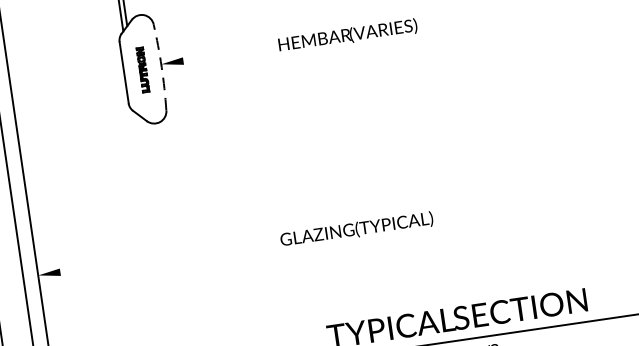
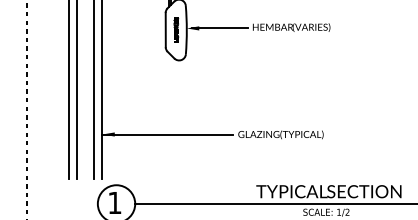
line: (219, 55) -> (219, 28), added
arc: (161, 68) -> (186, 30), dashed -> solid
line: (154, 258) -> (167, 134), added

